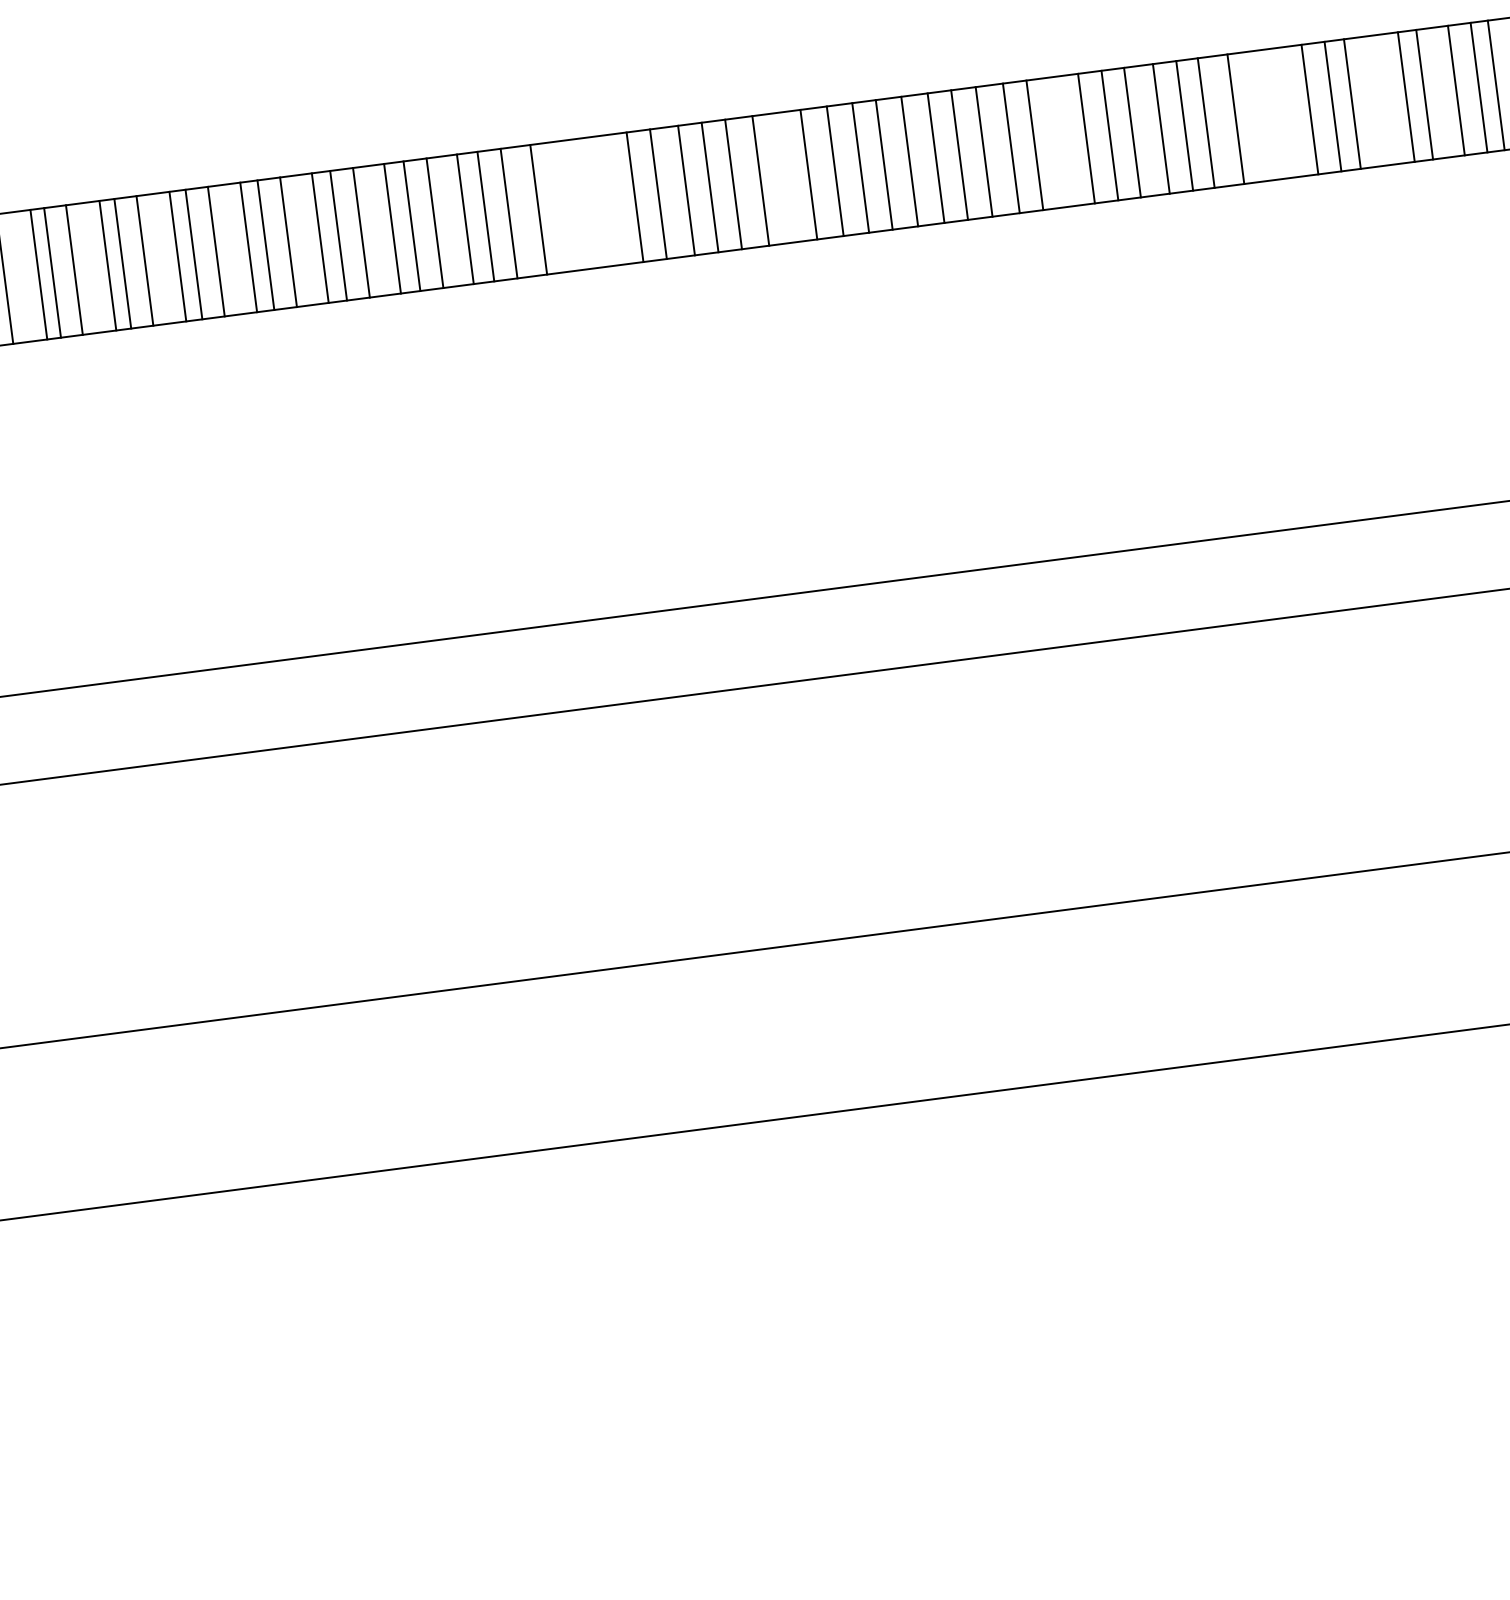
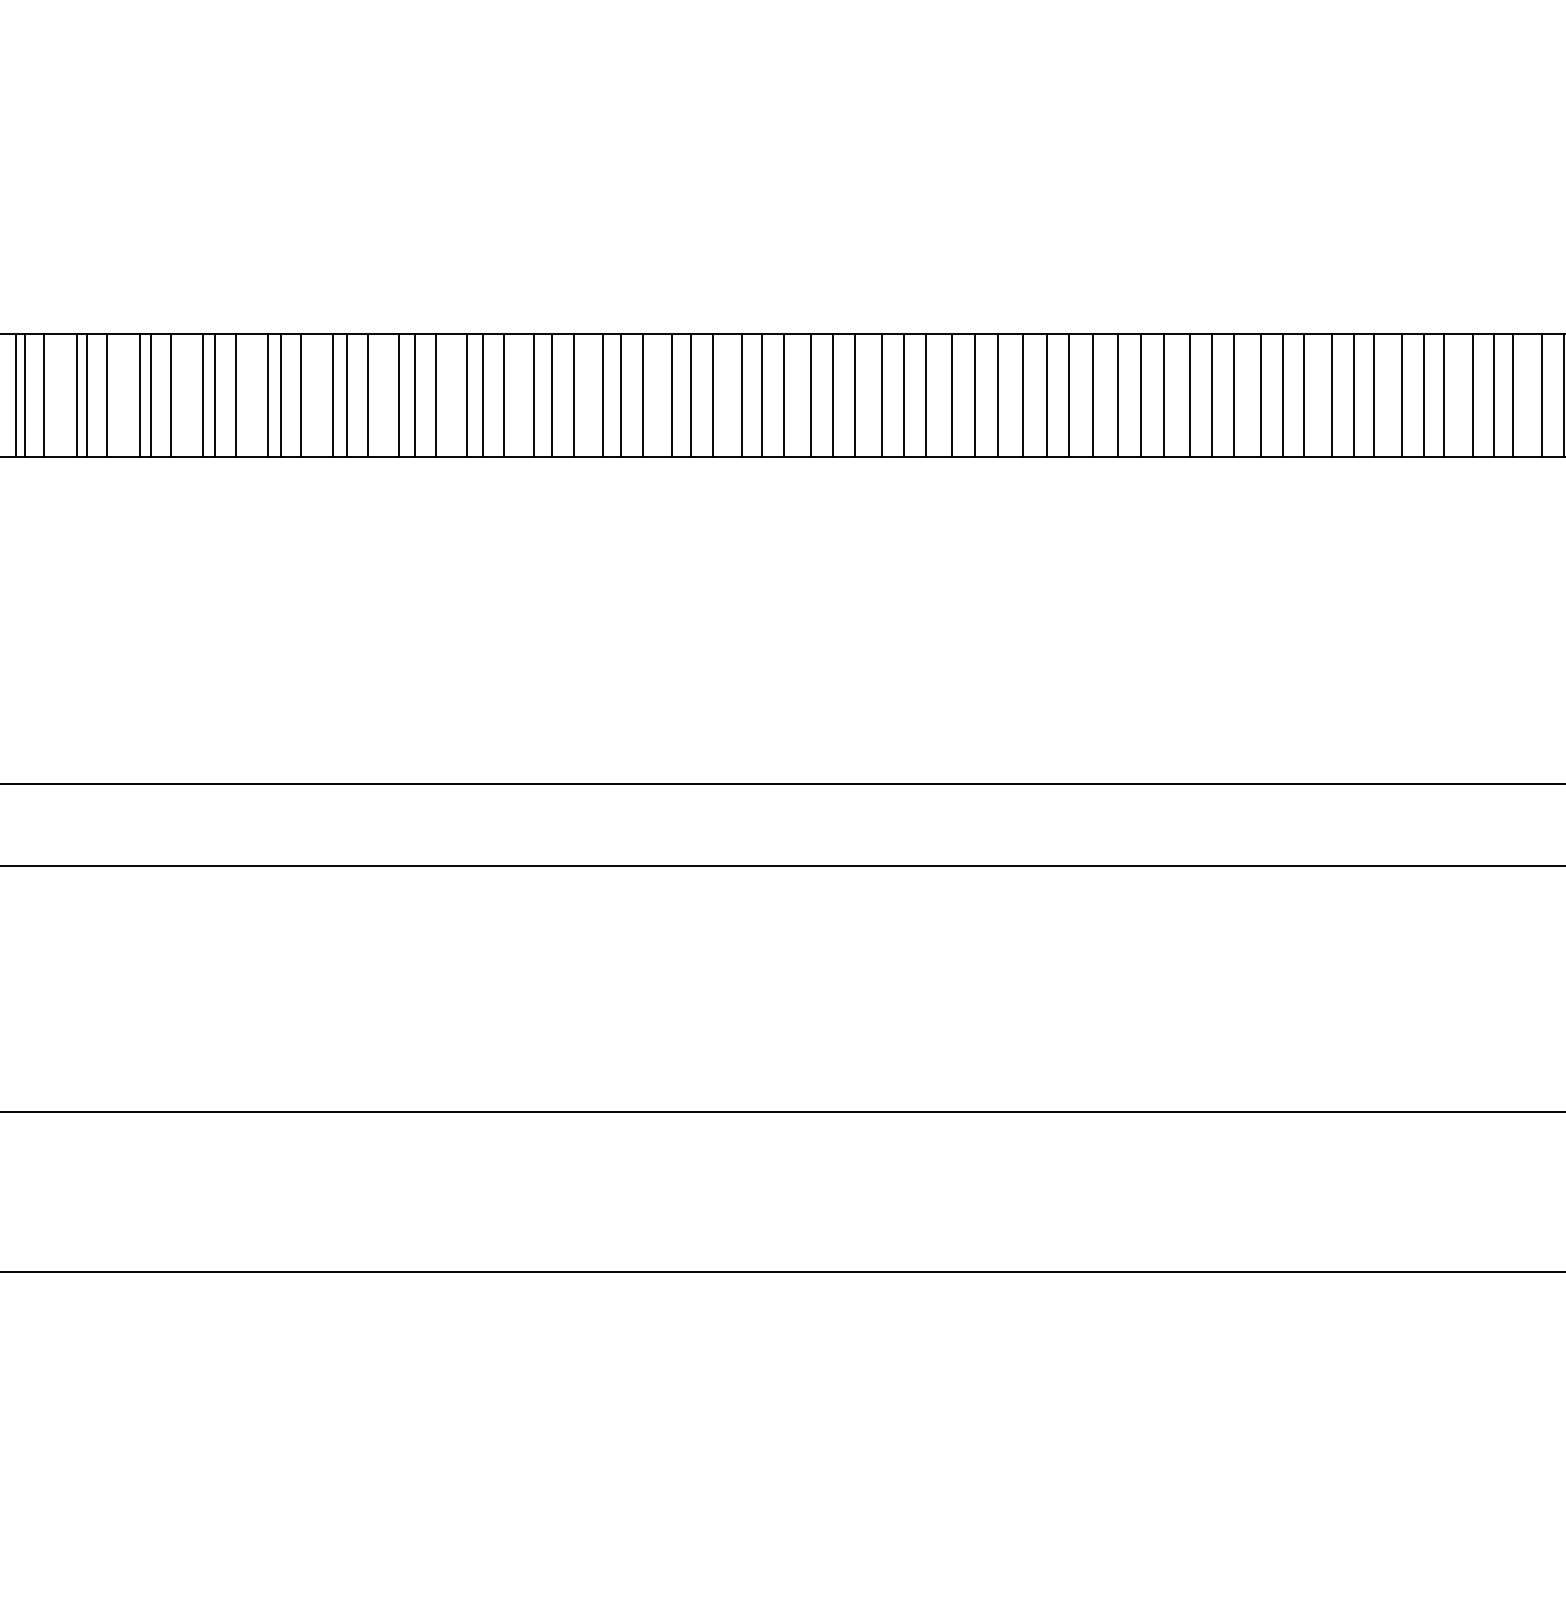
line: (1383, 99) -> (1542, 394), added
line: (1279, 112) -> (1443, 394), added
line: (1259, 115) -> (1424, 394), added
line: (1058, 141) -> (1234, 394), added
line: (785, 176) -> (975, 394), added
line: (612, 199) -> (811, 394), added
line: (583, 203) -> (784, 394), added
line: (559, 206) -> (761, 394), added

